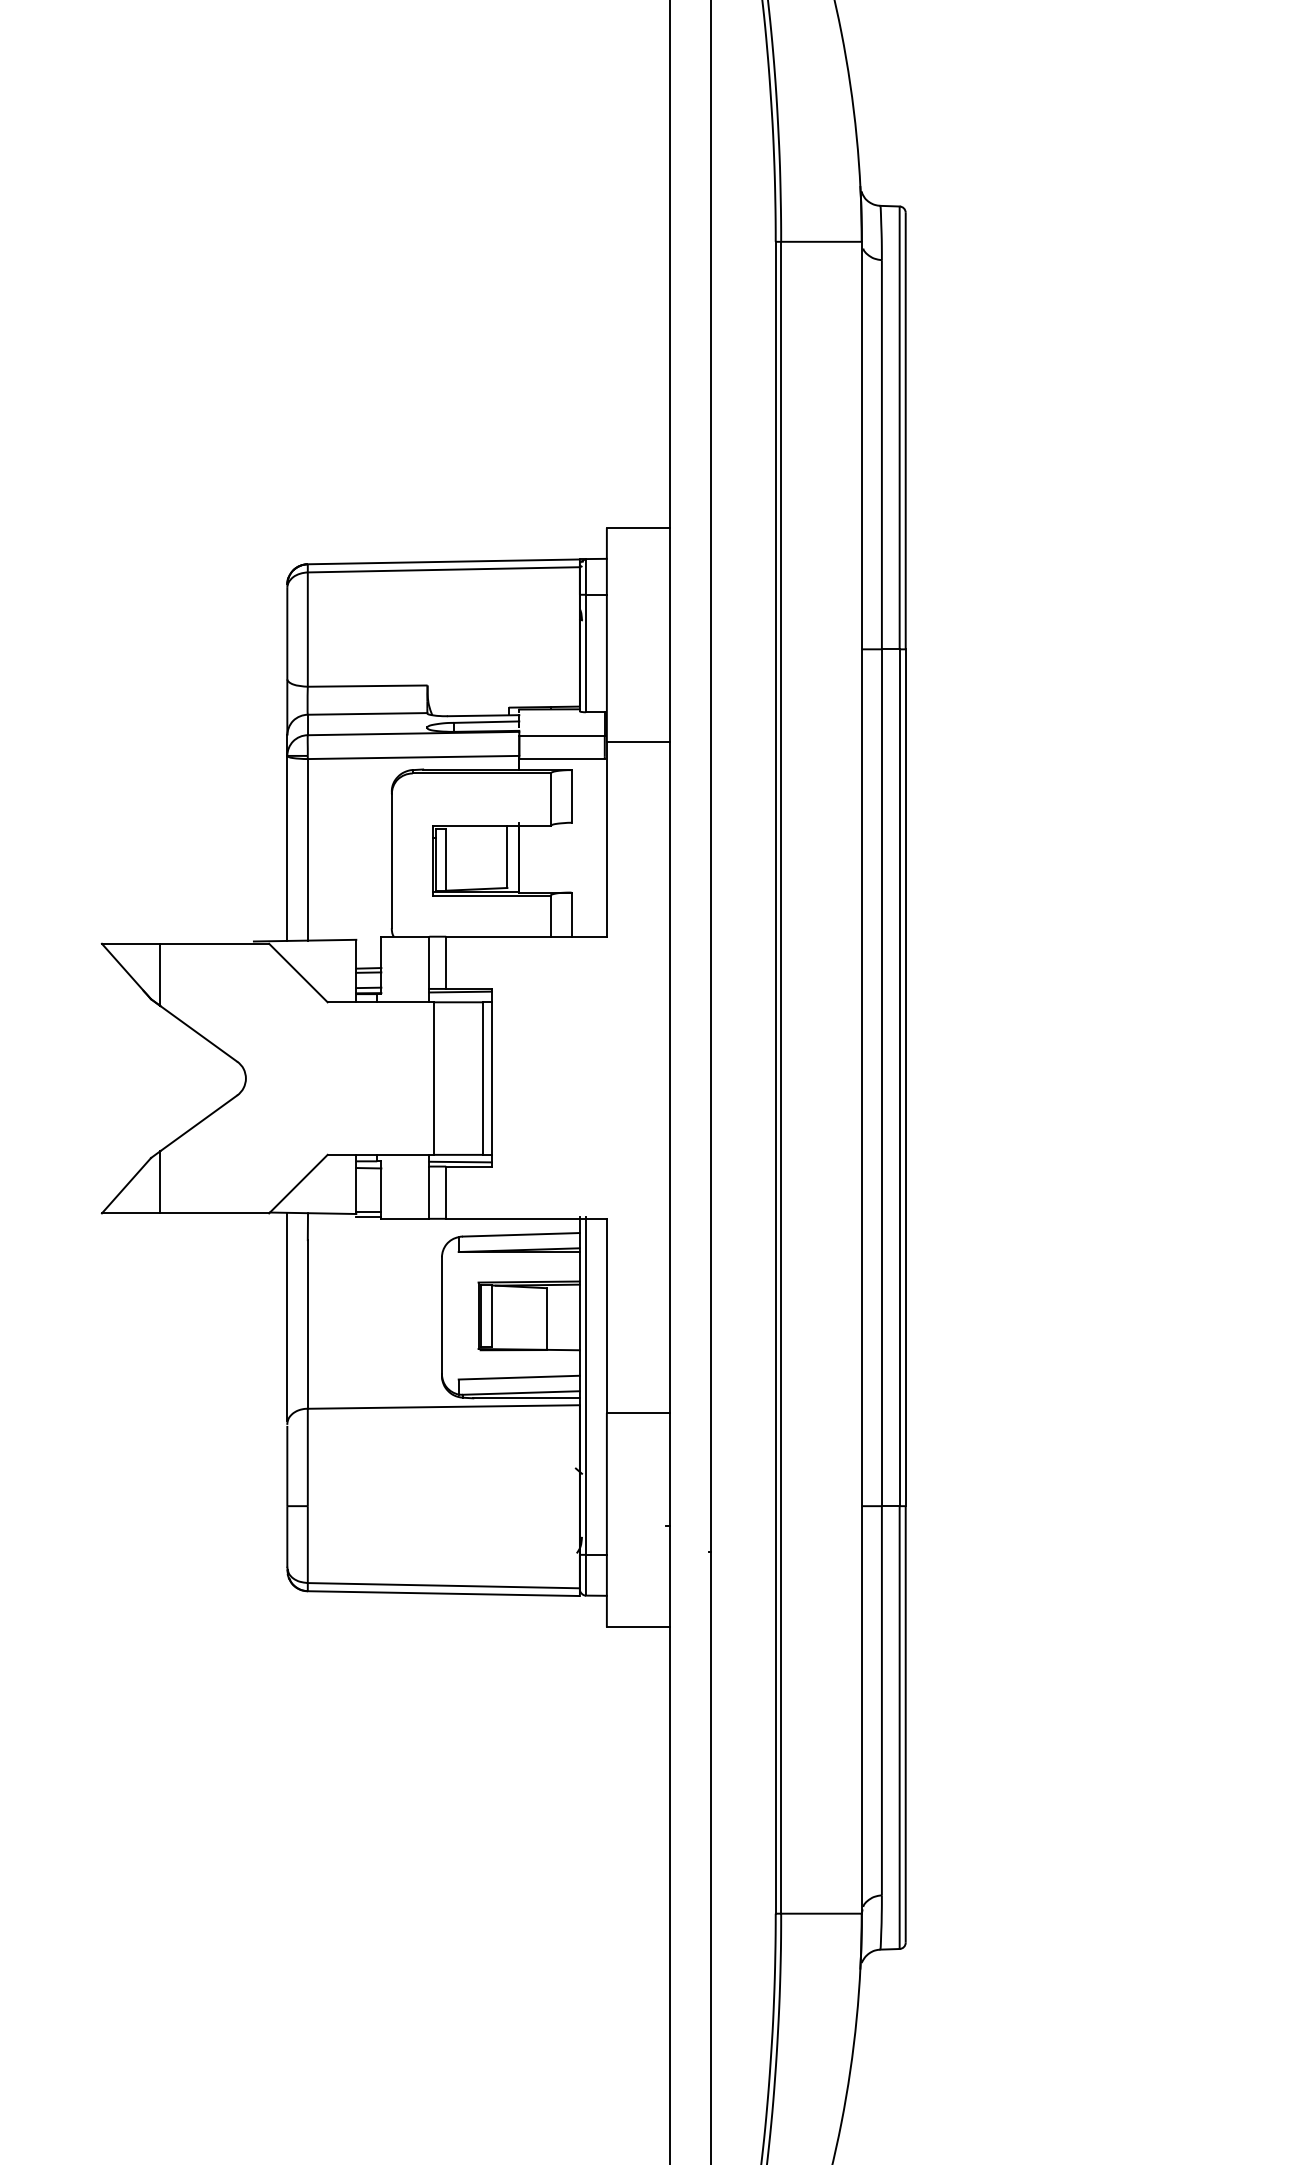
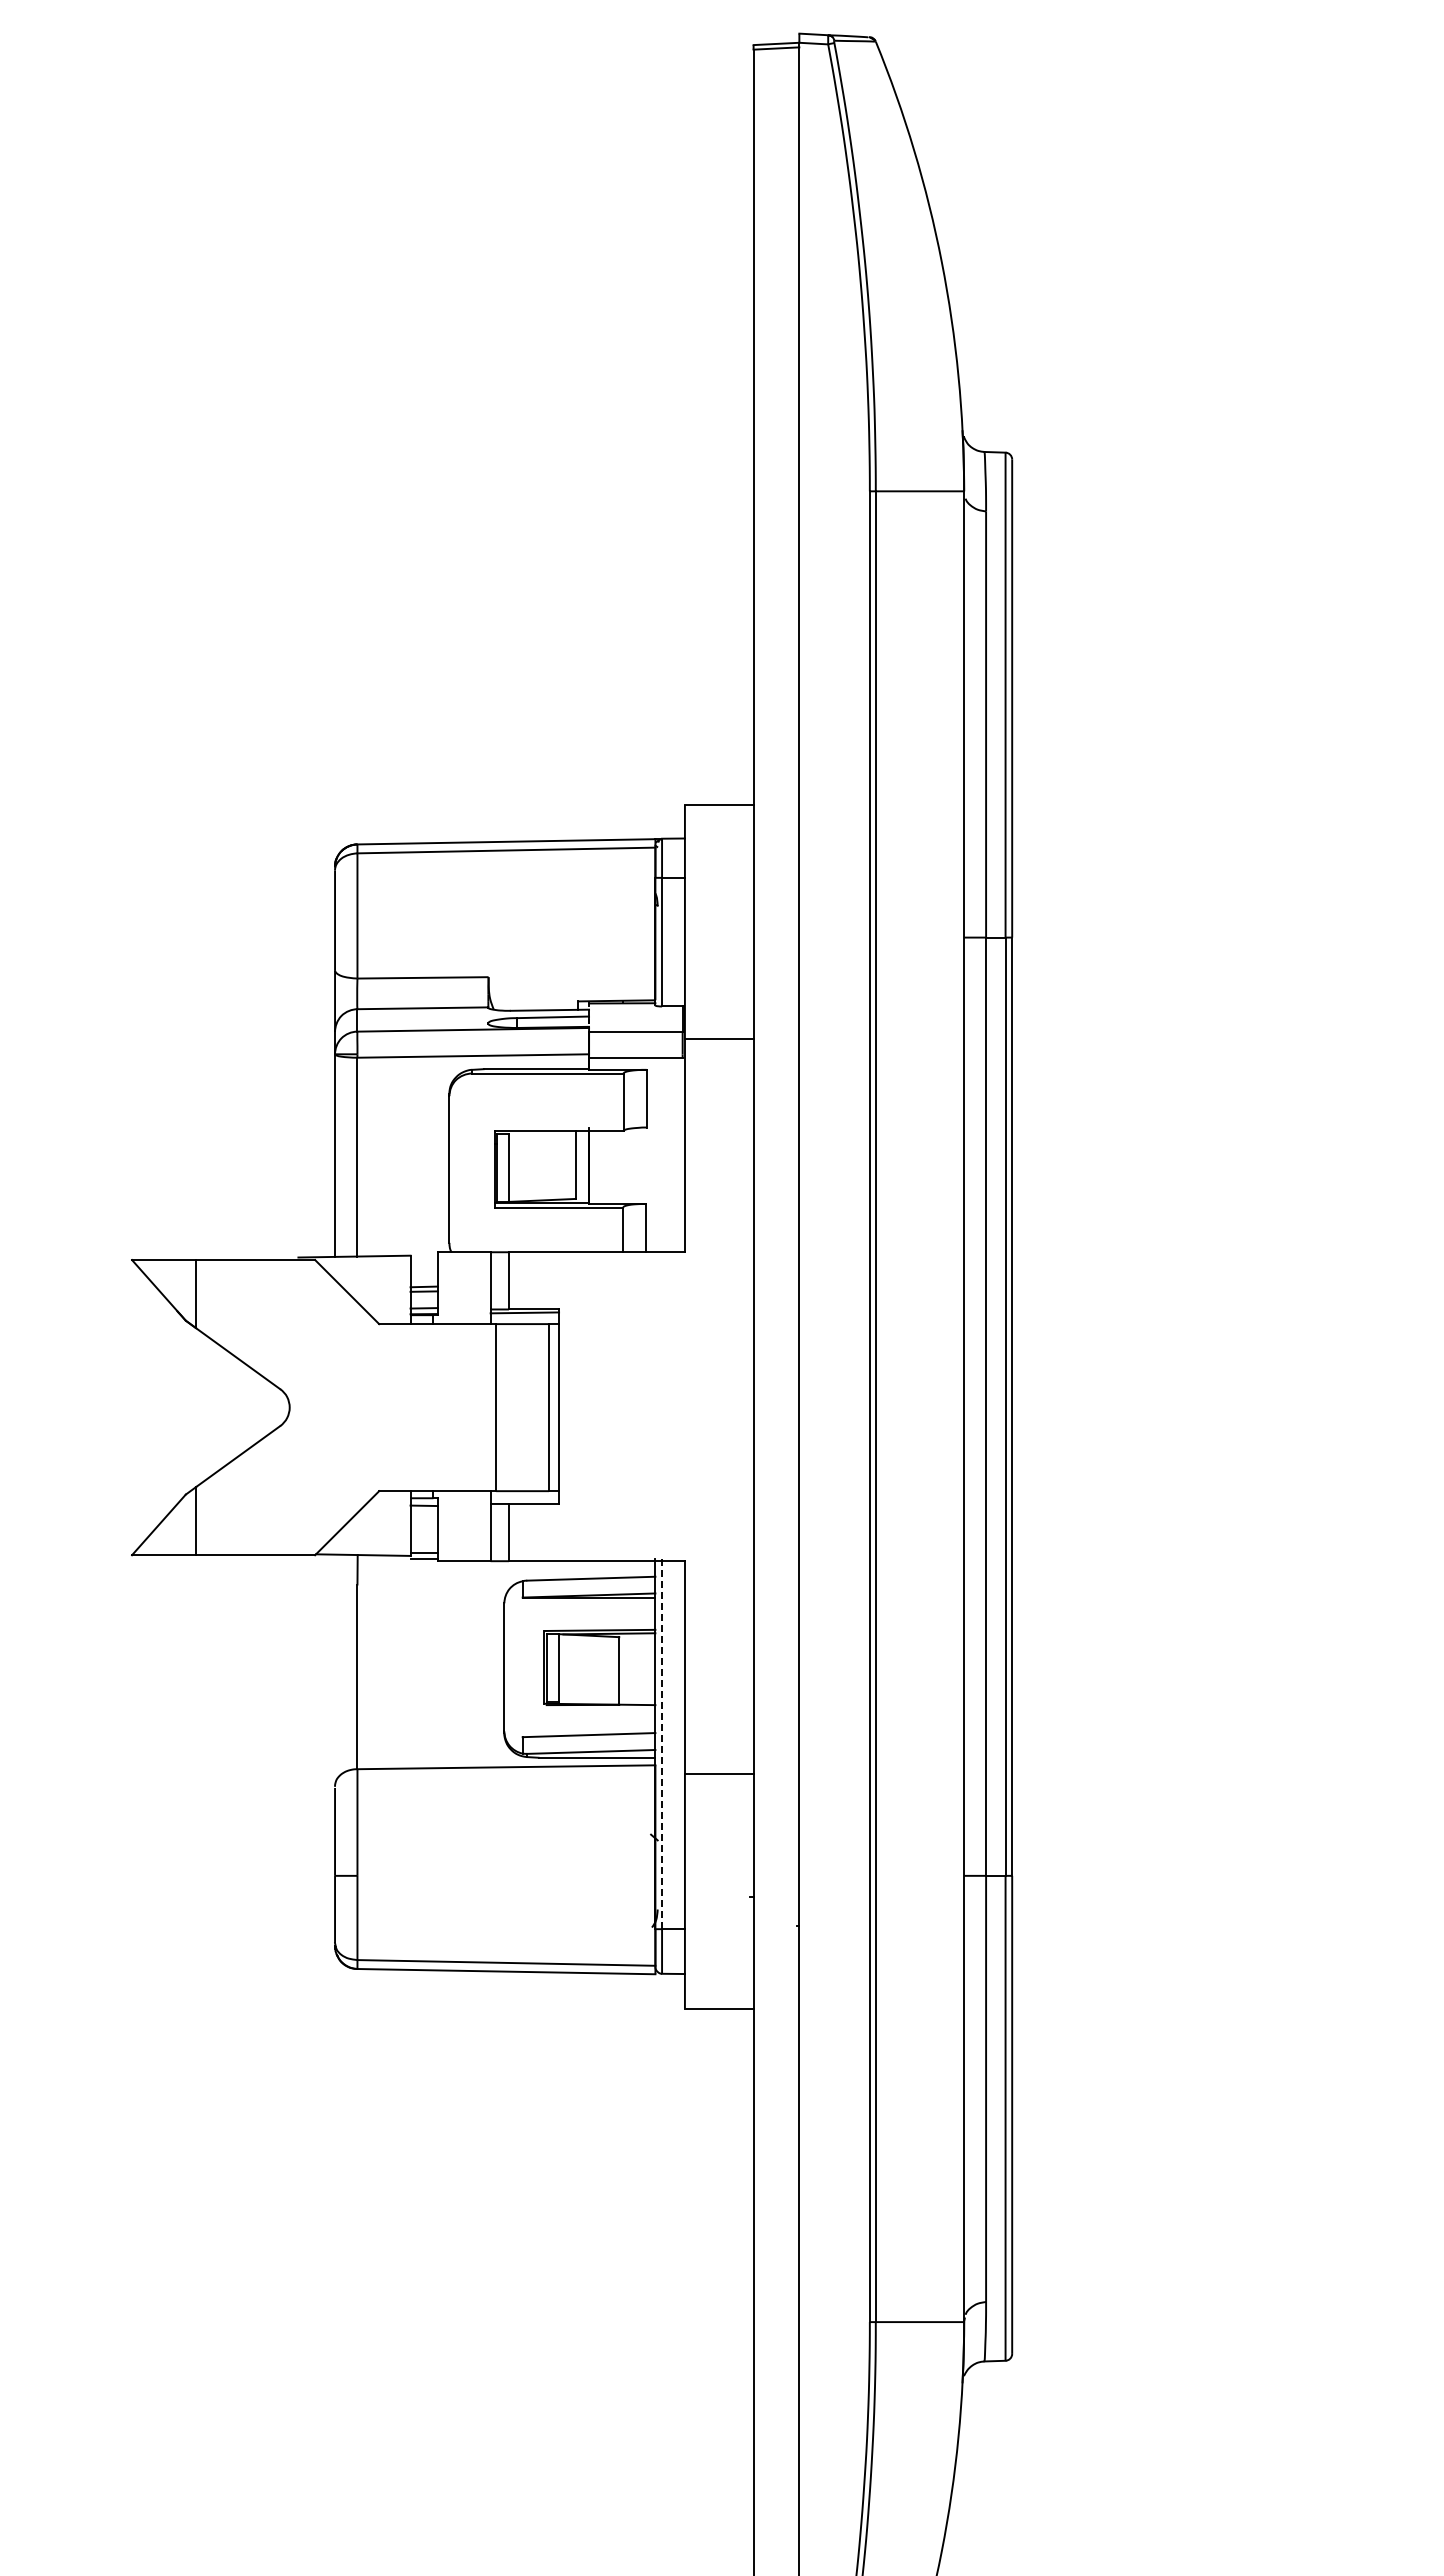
line: (460, 1161) -> (524, 1498), removed
line: (287, 1316) -> (335, 1668), removed
line: (586, 1385) -> (662, 1743), solid -> dashed

